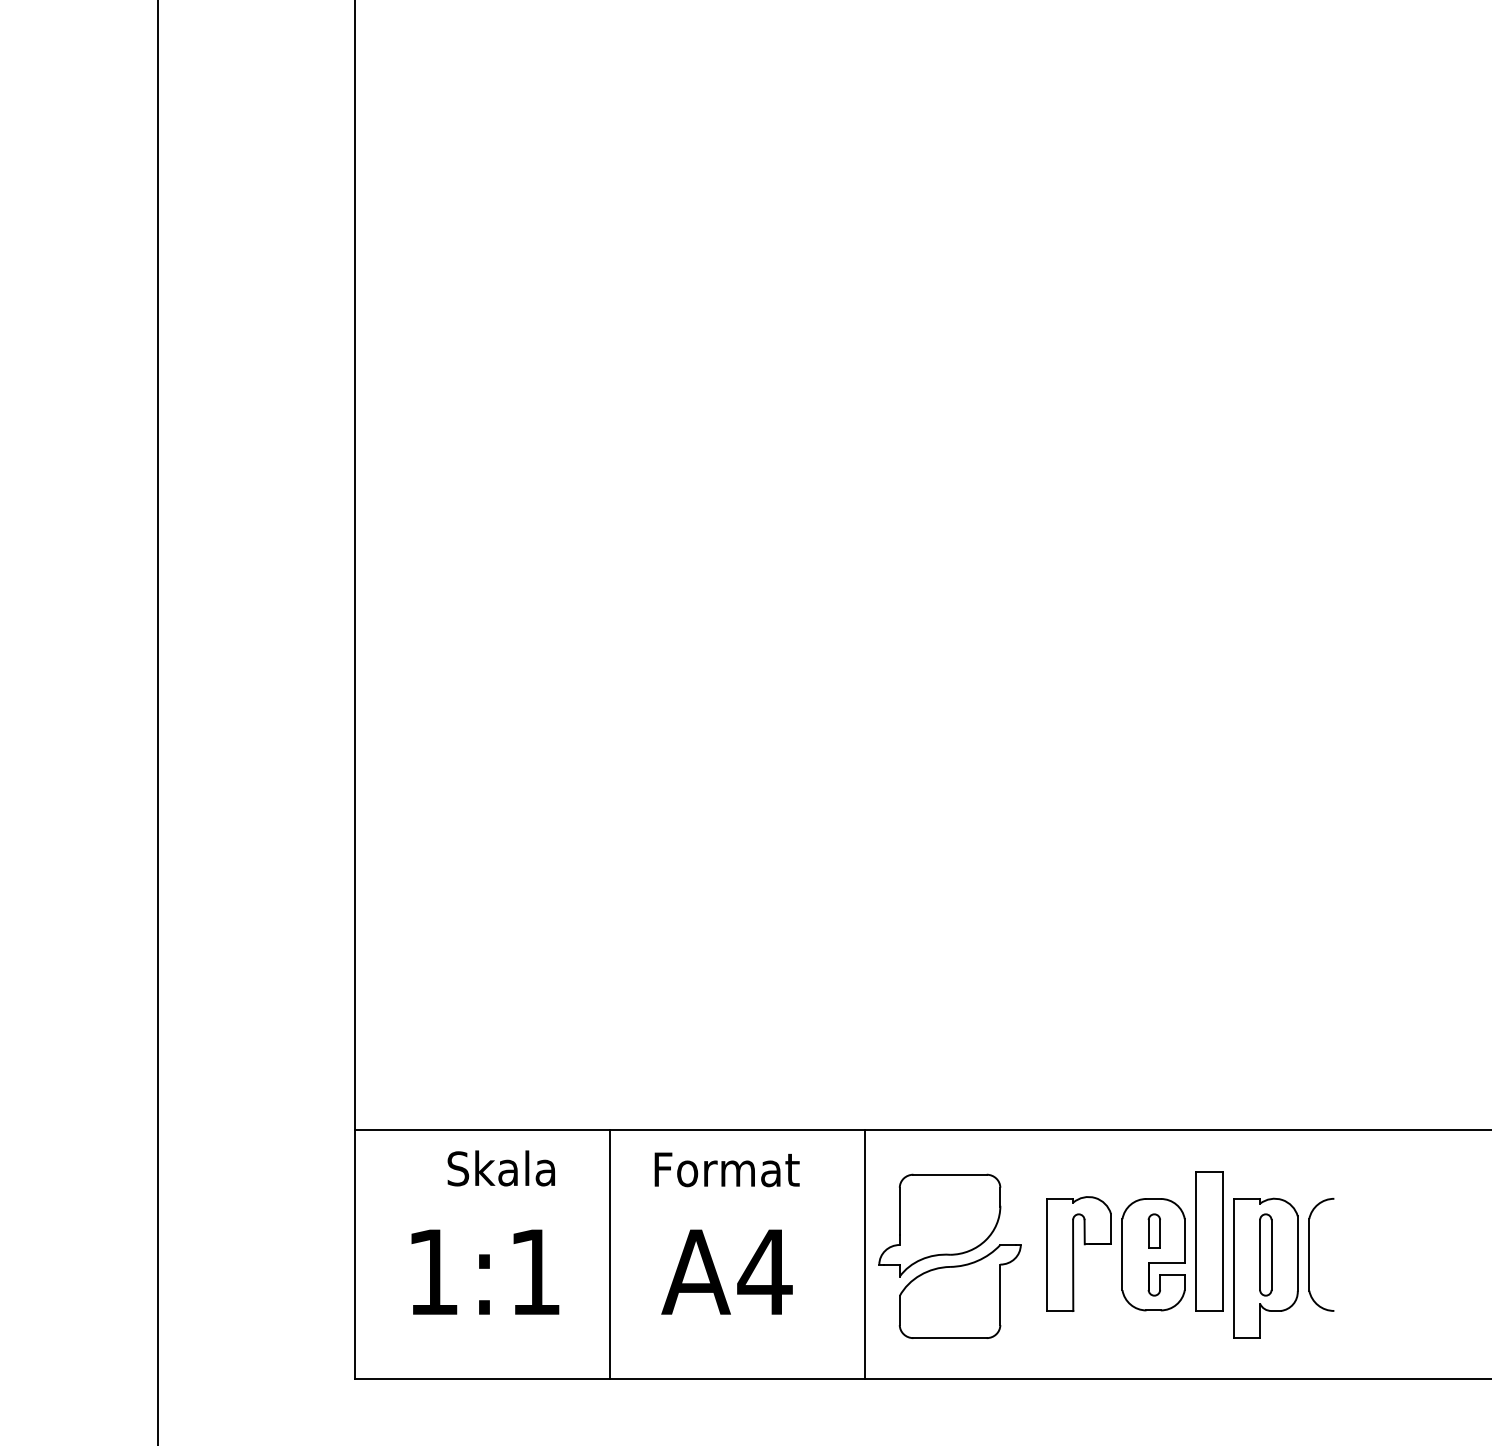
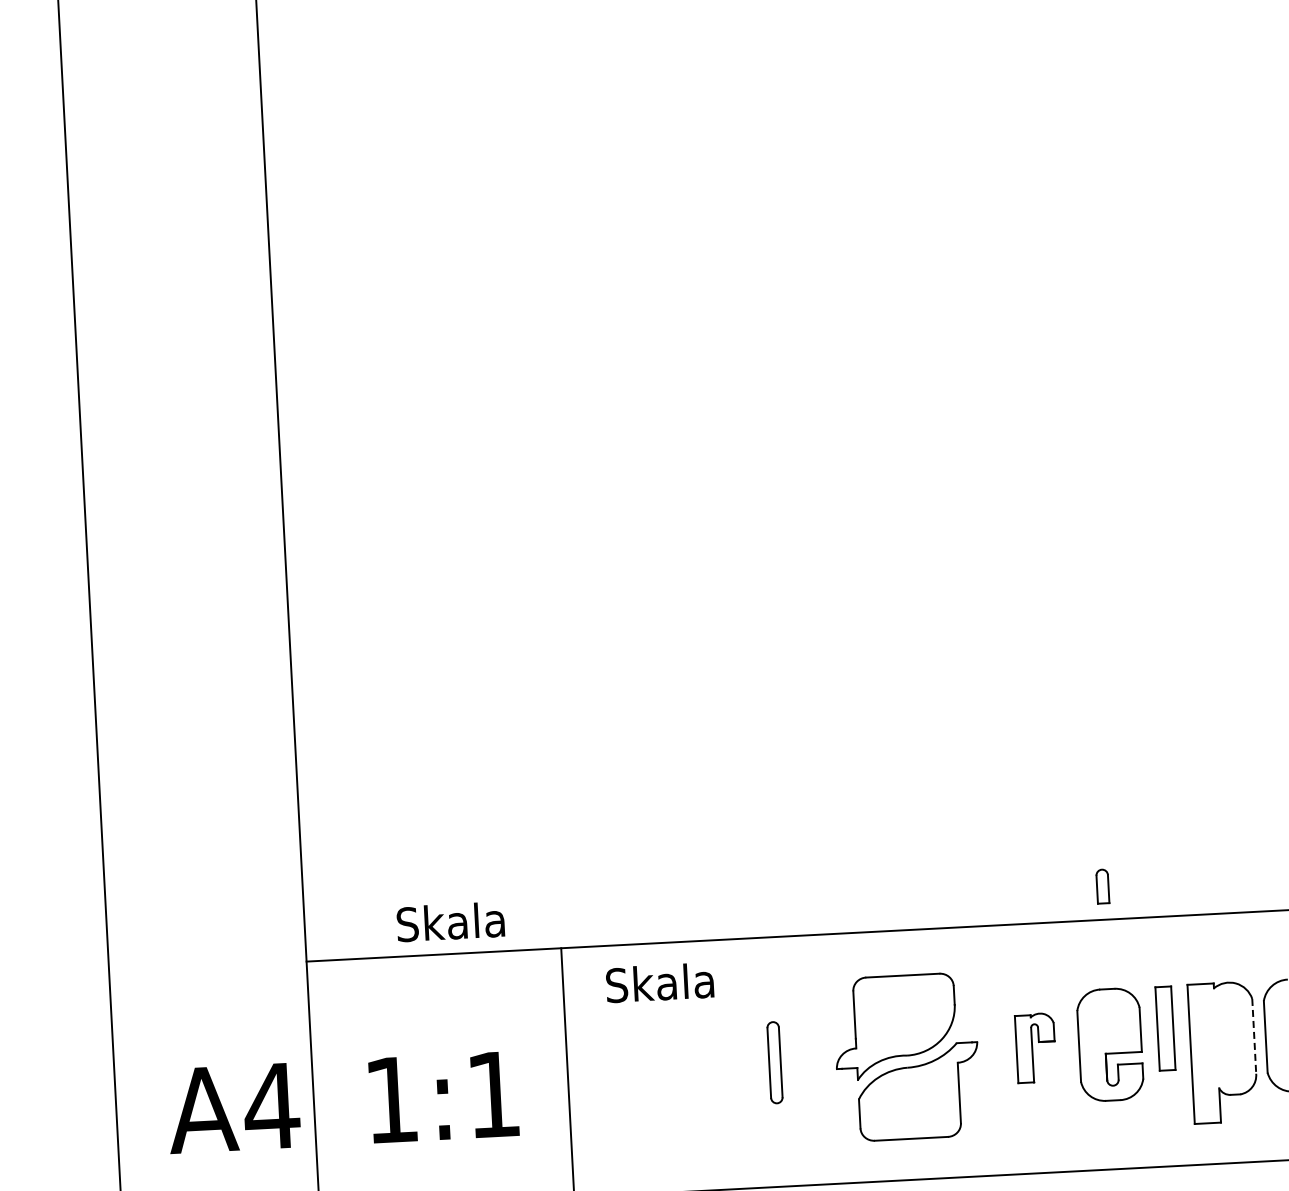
text: (500, 1168) -> (449, 922), moved
text: (726, 1169) -> (679, 982), Format -> Skala
part: (1153, 1230) -> (1101, 885), moved
part: (1209, 1241) -> (1165, 1028), size x0.6
part: (1078, 1253) -> (1035, 1047), size x0.6
line: (865, 1254) -> (822, 1059), removed
part: (1265, 1254) -> (774, 1062), moved
line: (1297, 1254) -> (1253, 1037), solid -> dashed
text: (726, 1271) -> (233, 1107), moved

